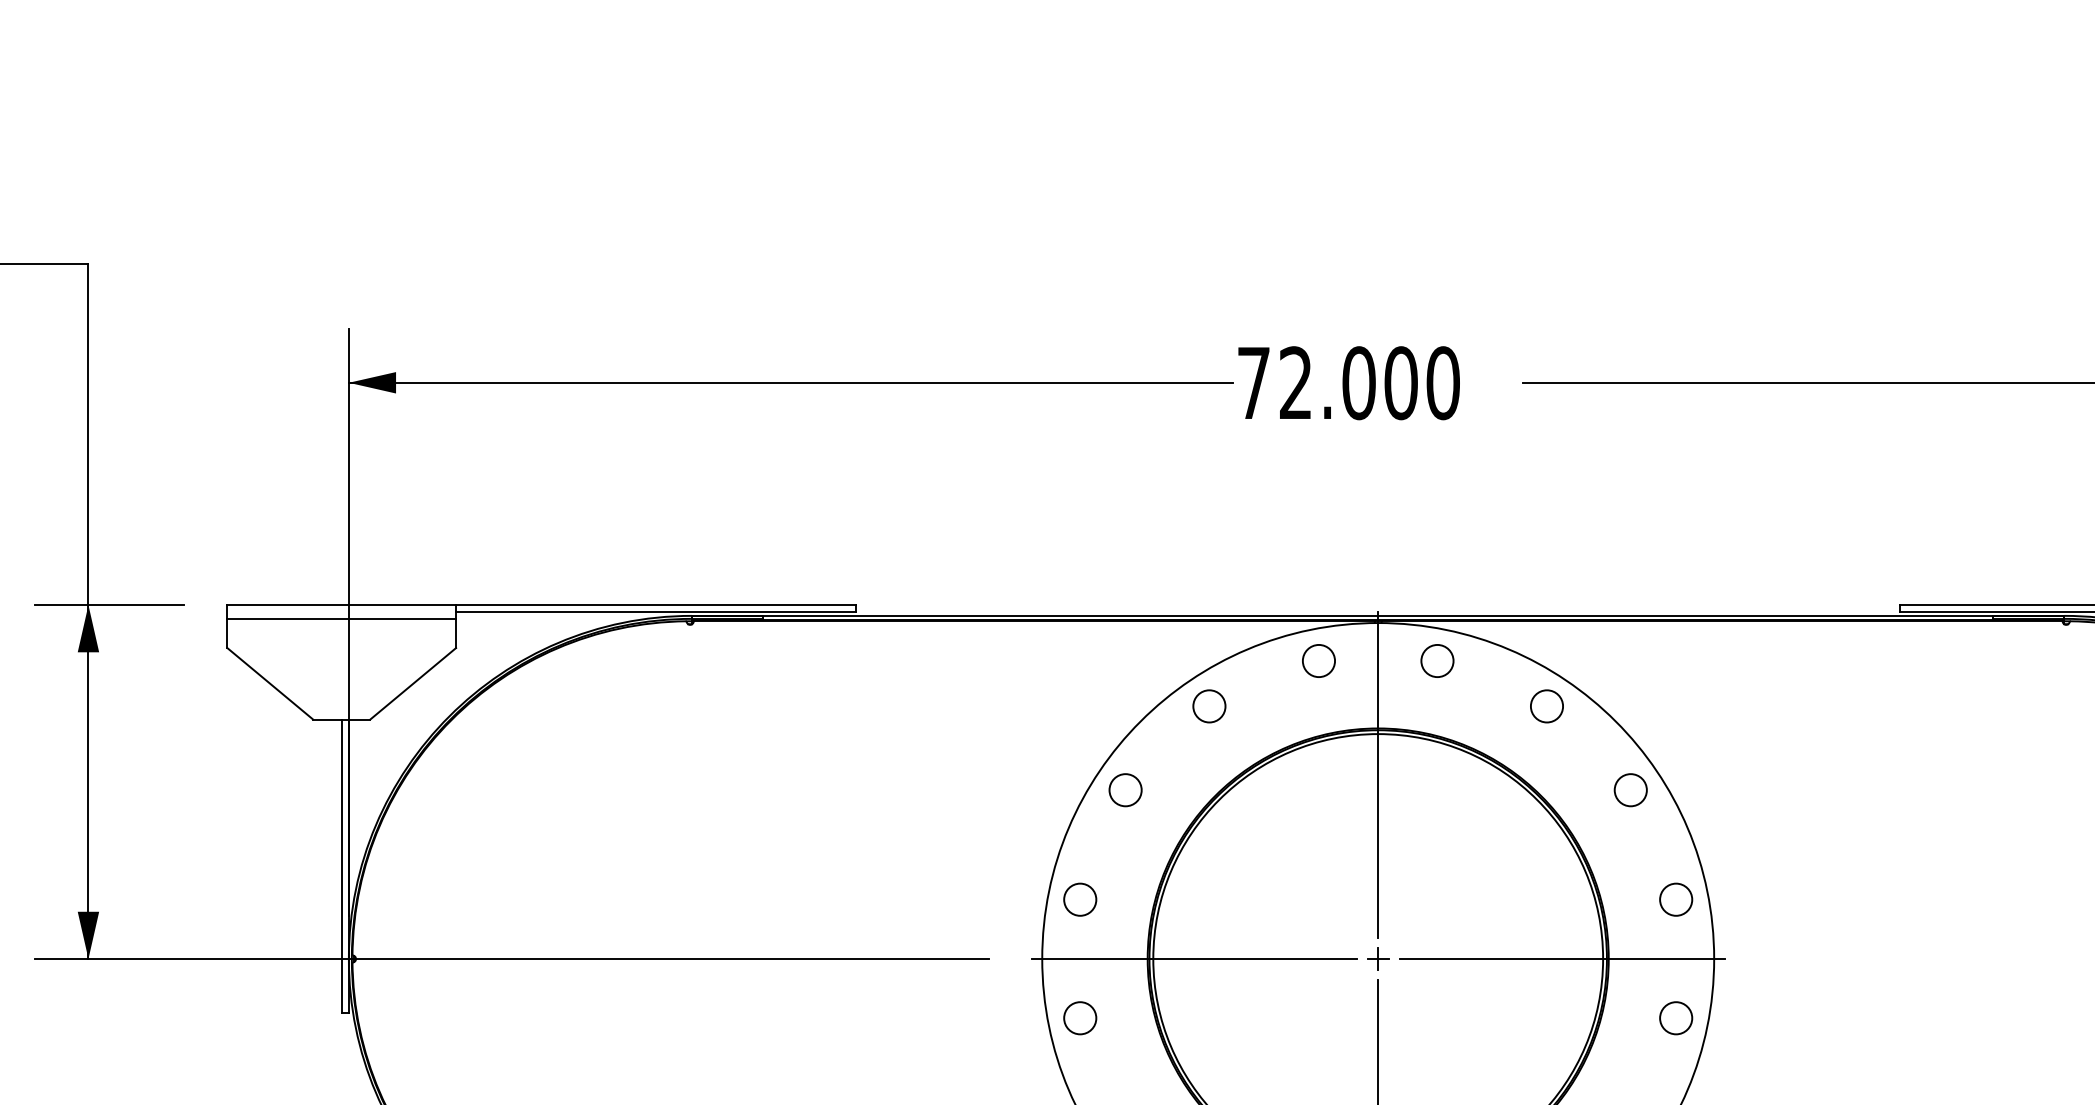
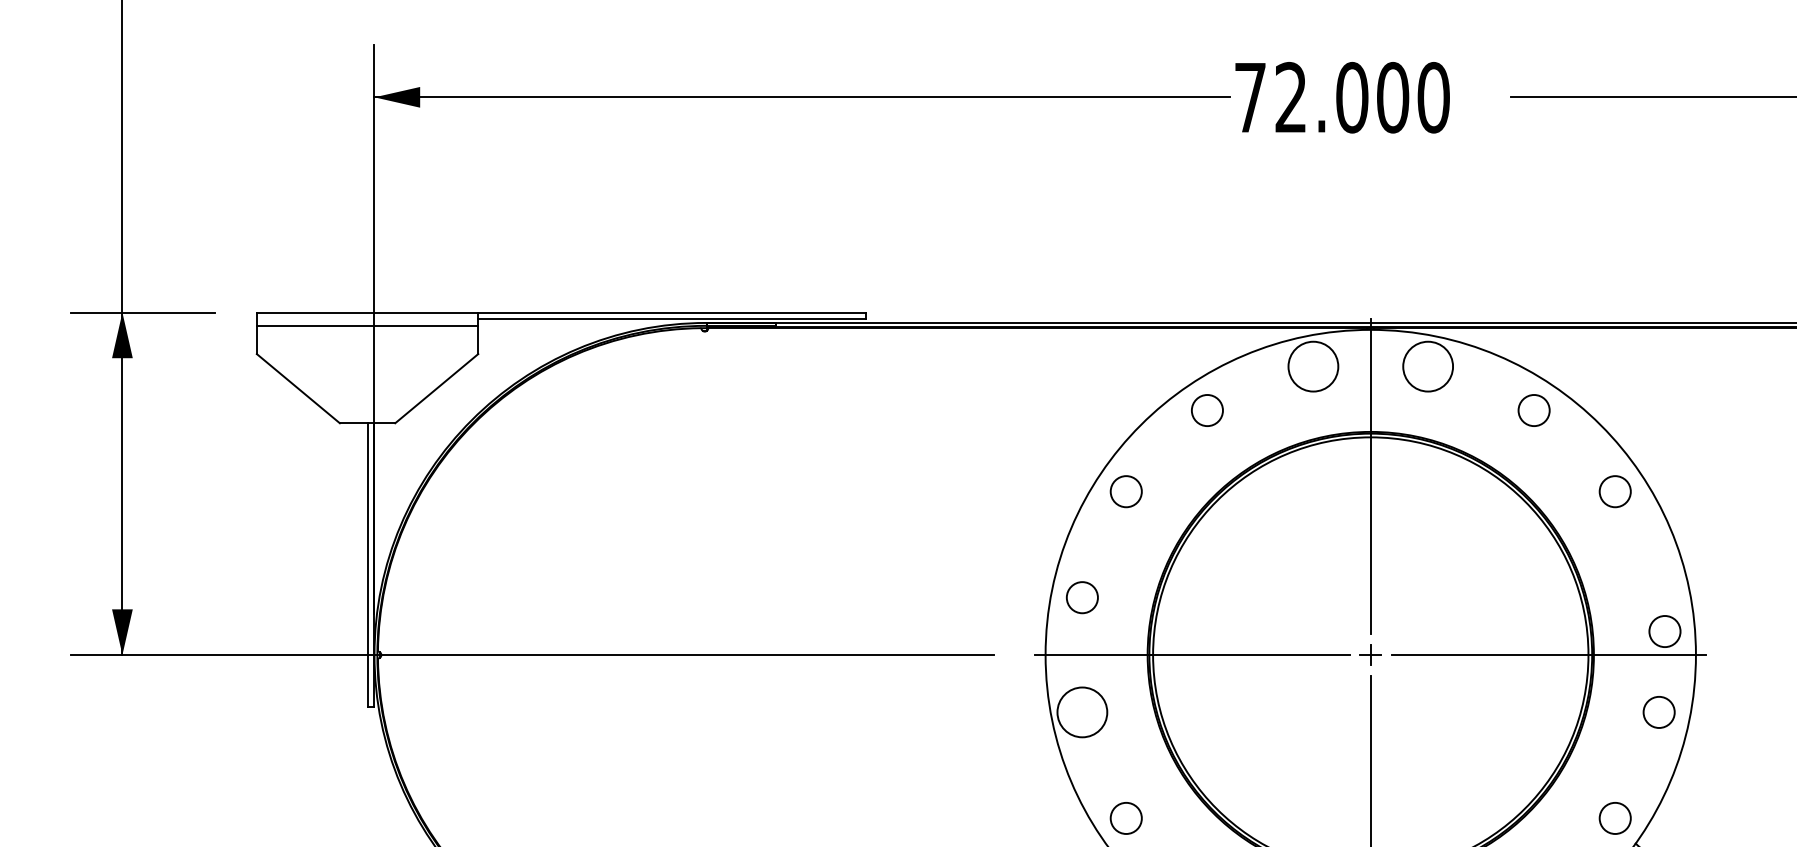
circle: (1318, 660) -> (1312, 366), size x1.6
circle: (1437, 660) -> (1428, 366), size x1.6
circle: (1676, 899) -> (1665, 631), moved
circle: (1080, 1018) -> (1082, 712), size x1.6

